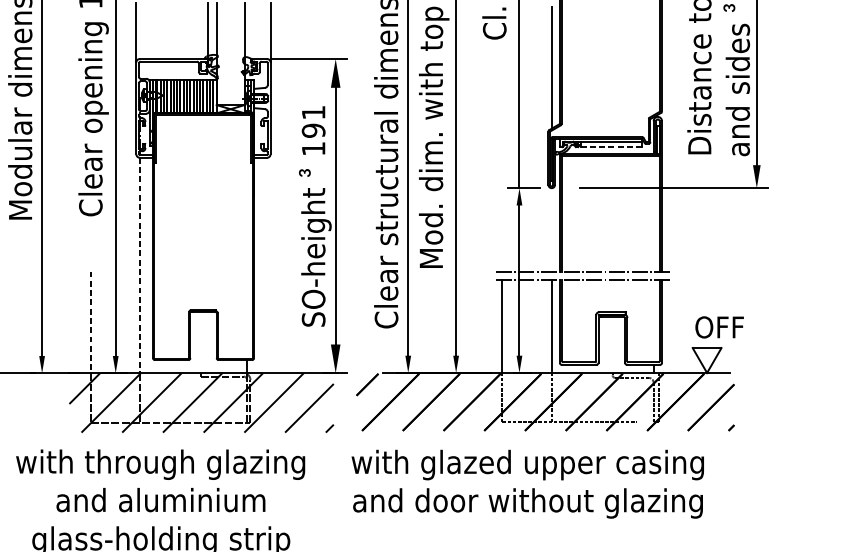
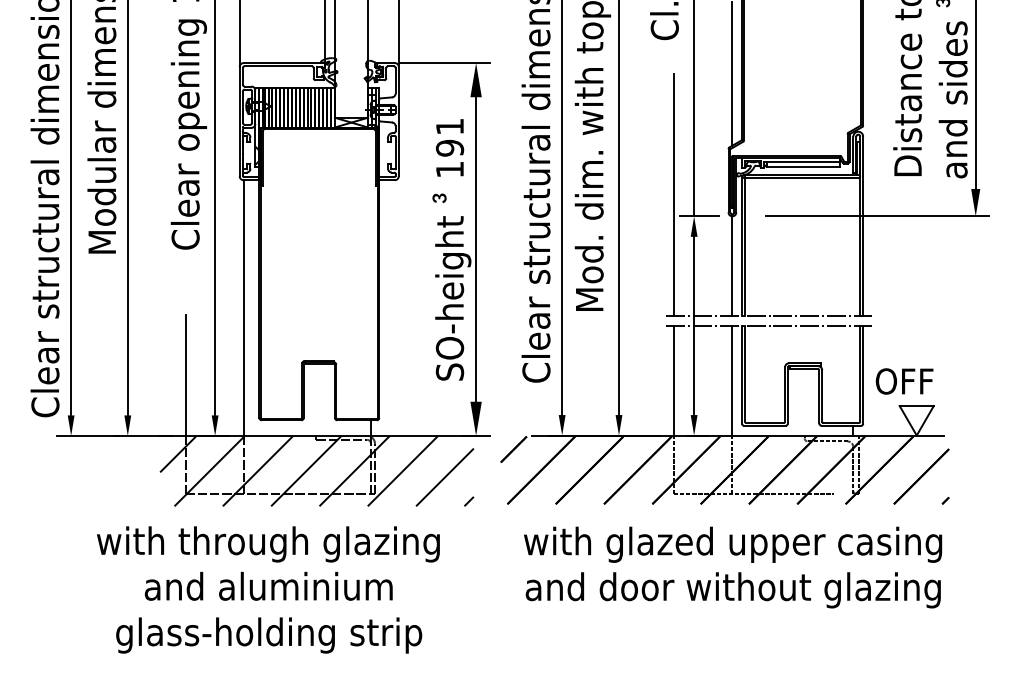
line: (611, 147) -> (803, 167), dashed -> solid
line: (502, 169) -> (673, 194), added
line: (551, 230) -> (732, 266), added
line: (140, 265) -> (244, 308), dashed -> solid
line: (90, 323) -> (185, 376), dashed -> solid
text: (719, 327) -> (904, 381), moved
text: (528, 484) -> (733, 567), moved

